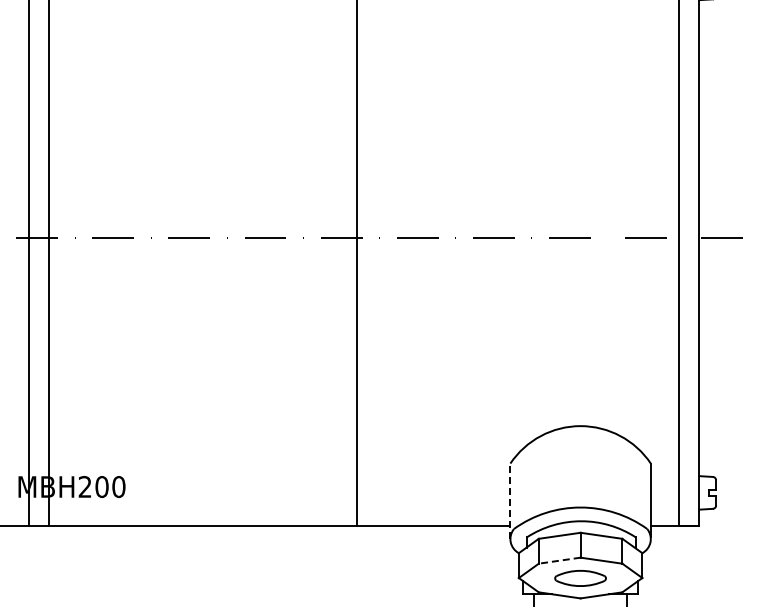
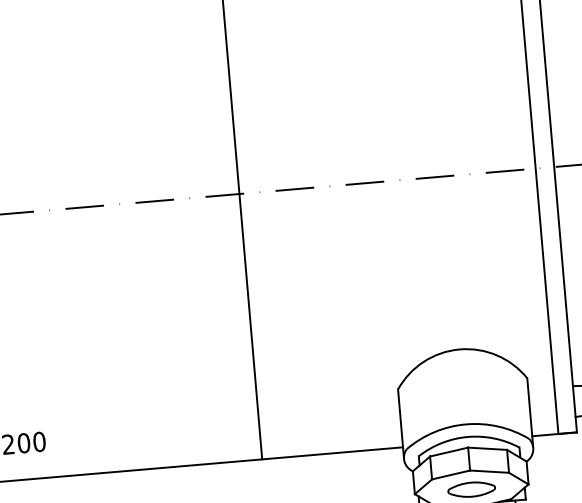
line: (510, 501) -> (401, 424), dashed -> solid
line: (559, 560) -> (450, 474), dashed -> solid

